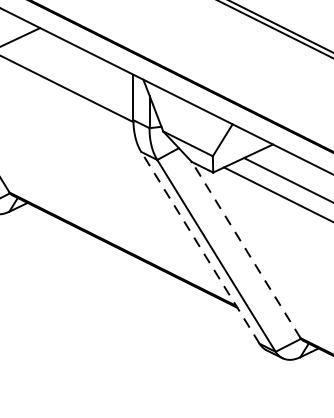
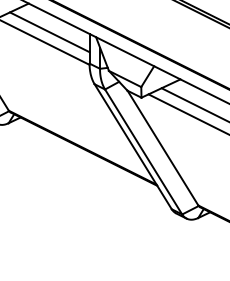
line: (71, 72) -> (49, 32), added
line: (199, 247) -> (132, 146), dashed -> solid
line: (245, 249) -> (162, 147), dashed -> solid

